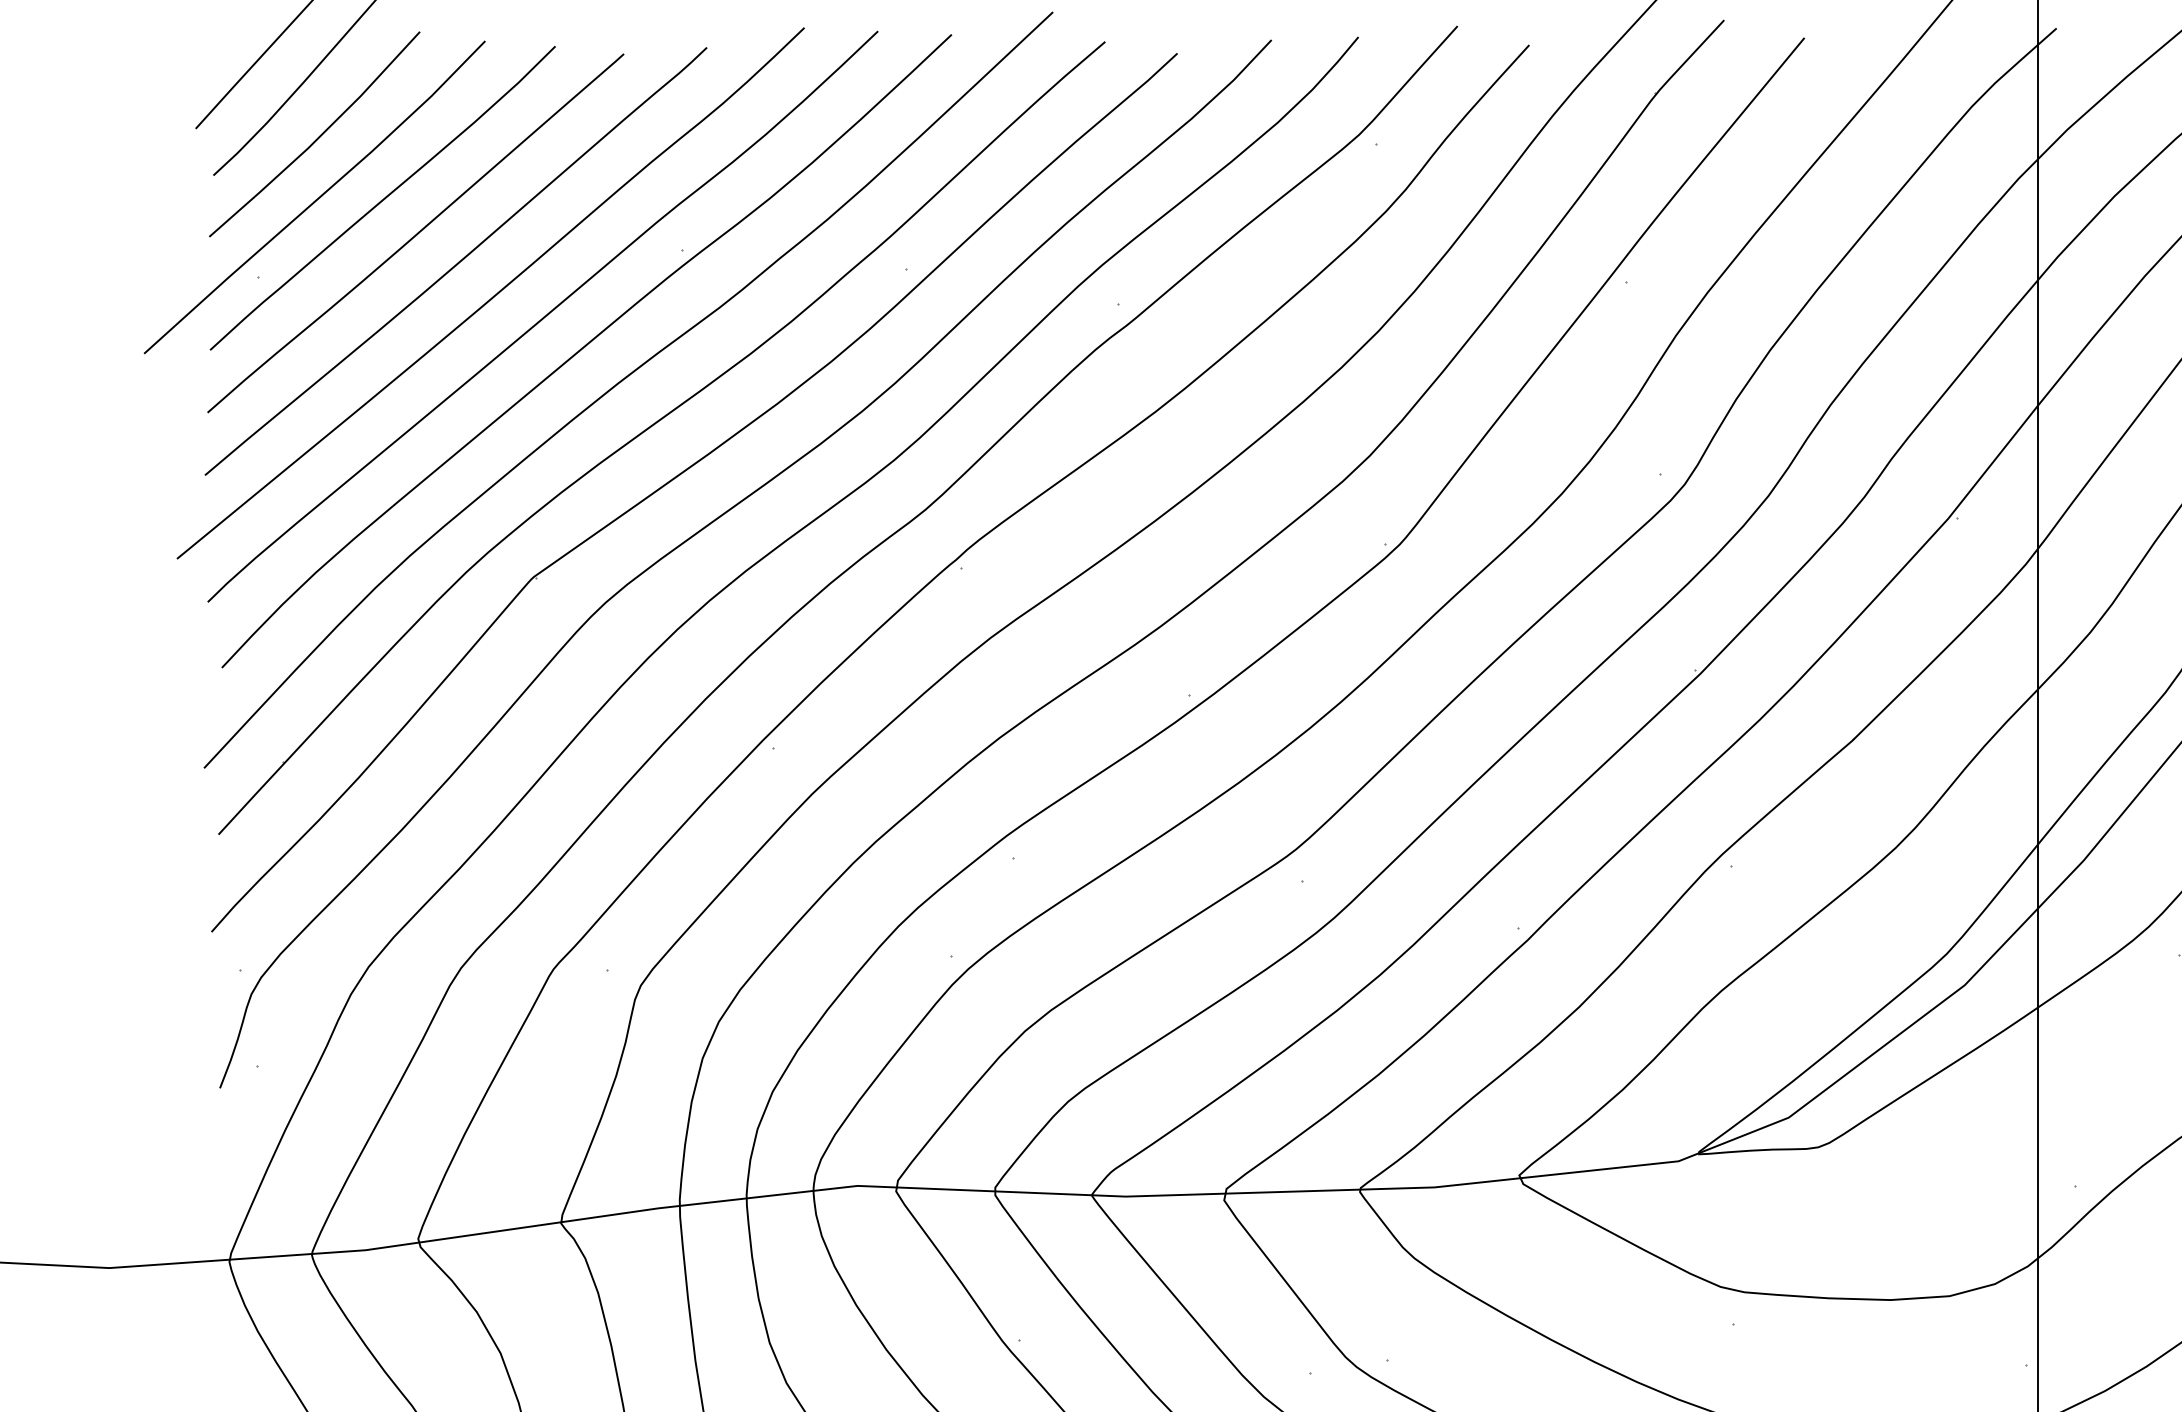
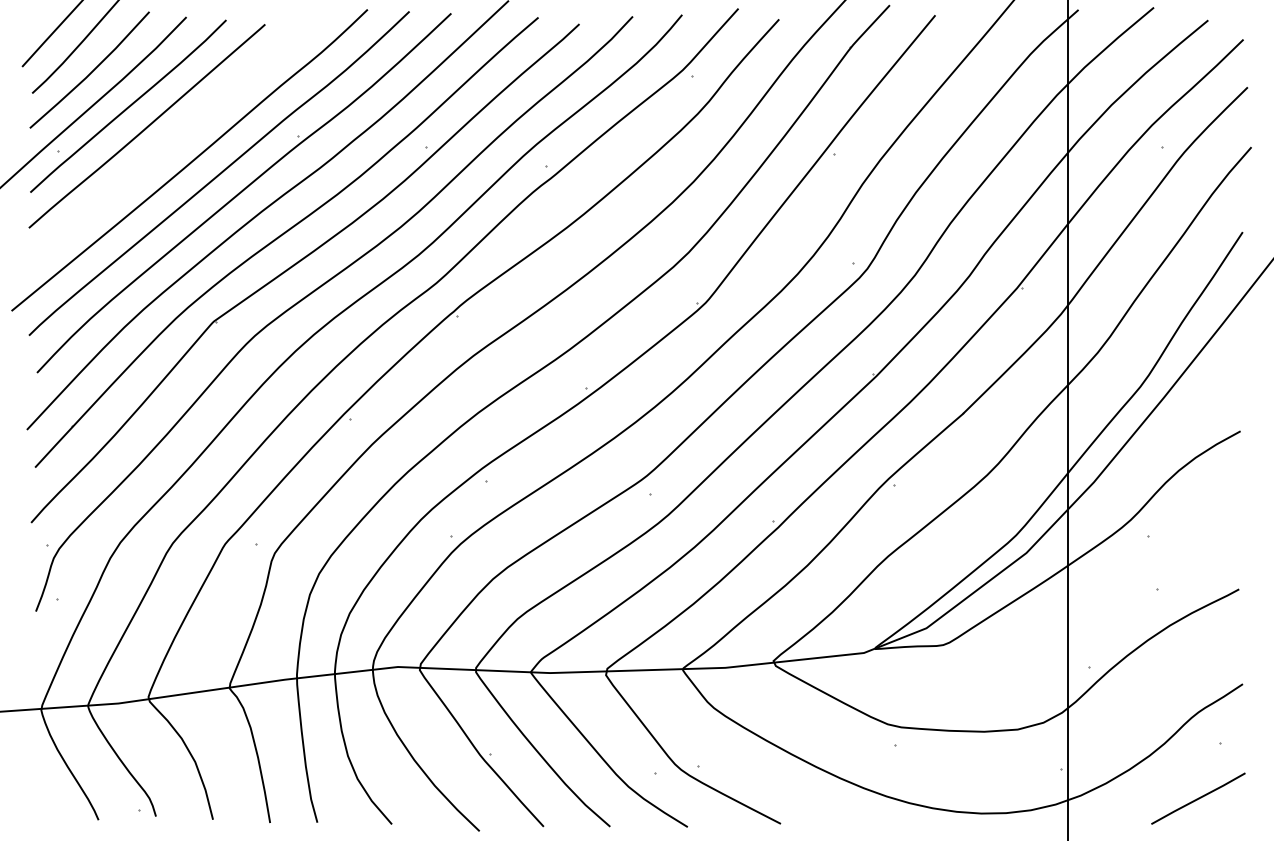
curve: (456, 261) -> (170, 142), removed

